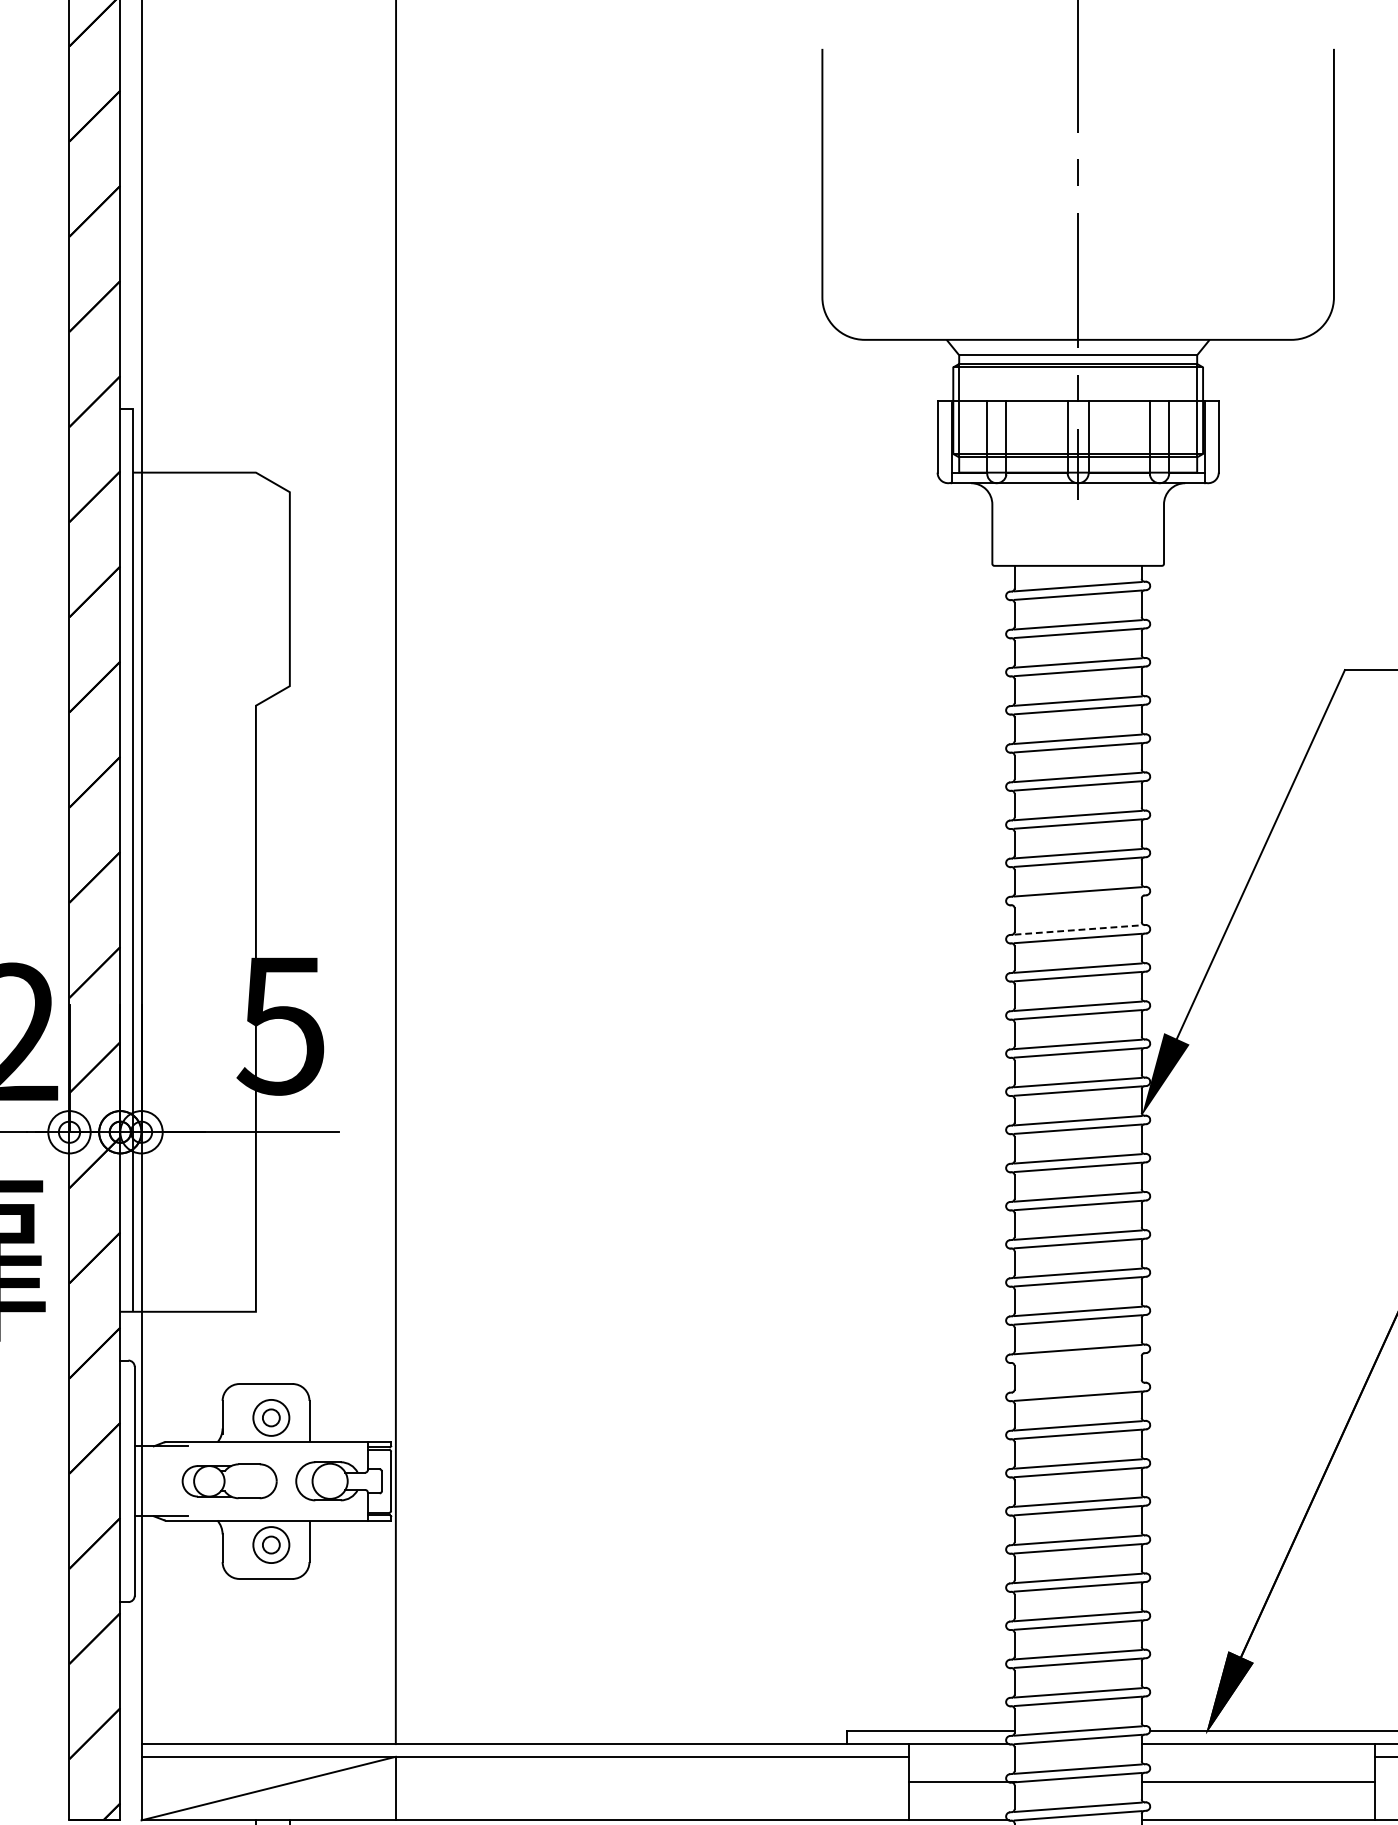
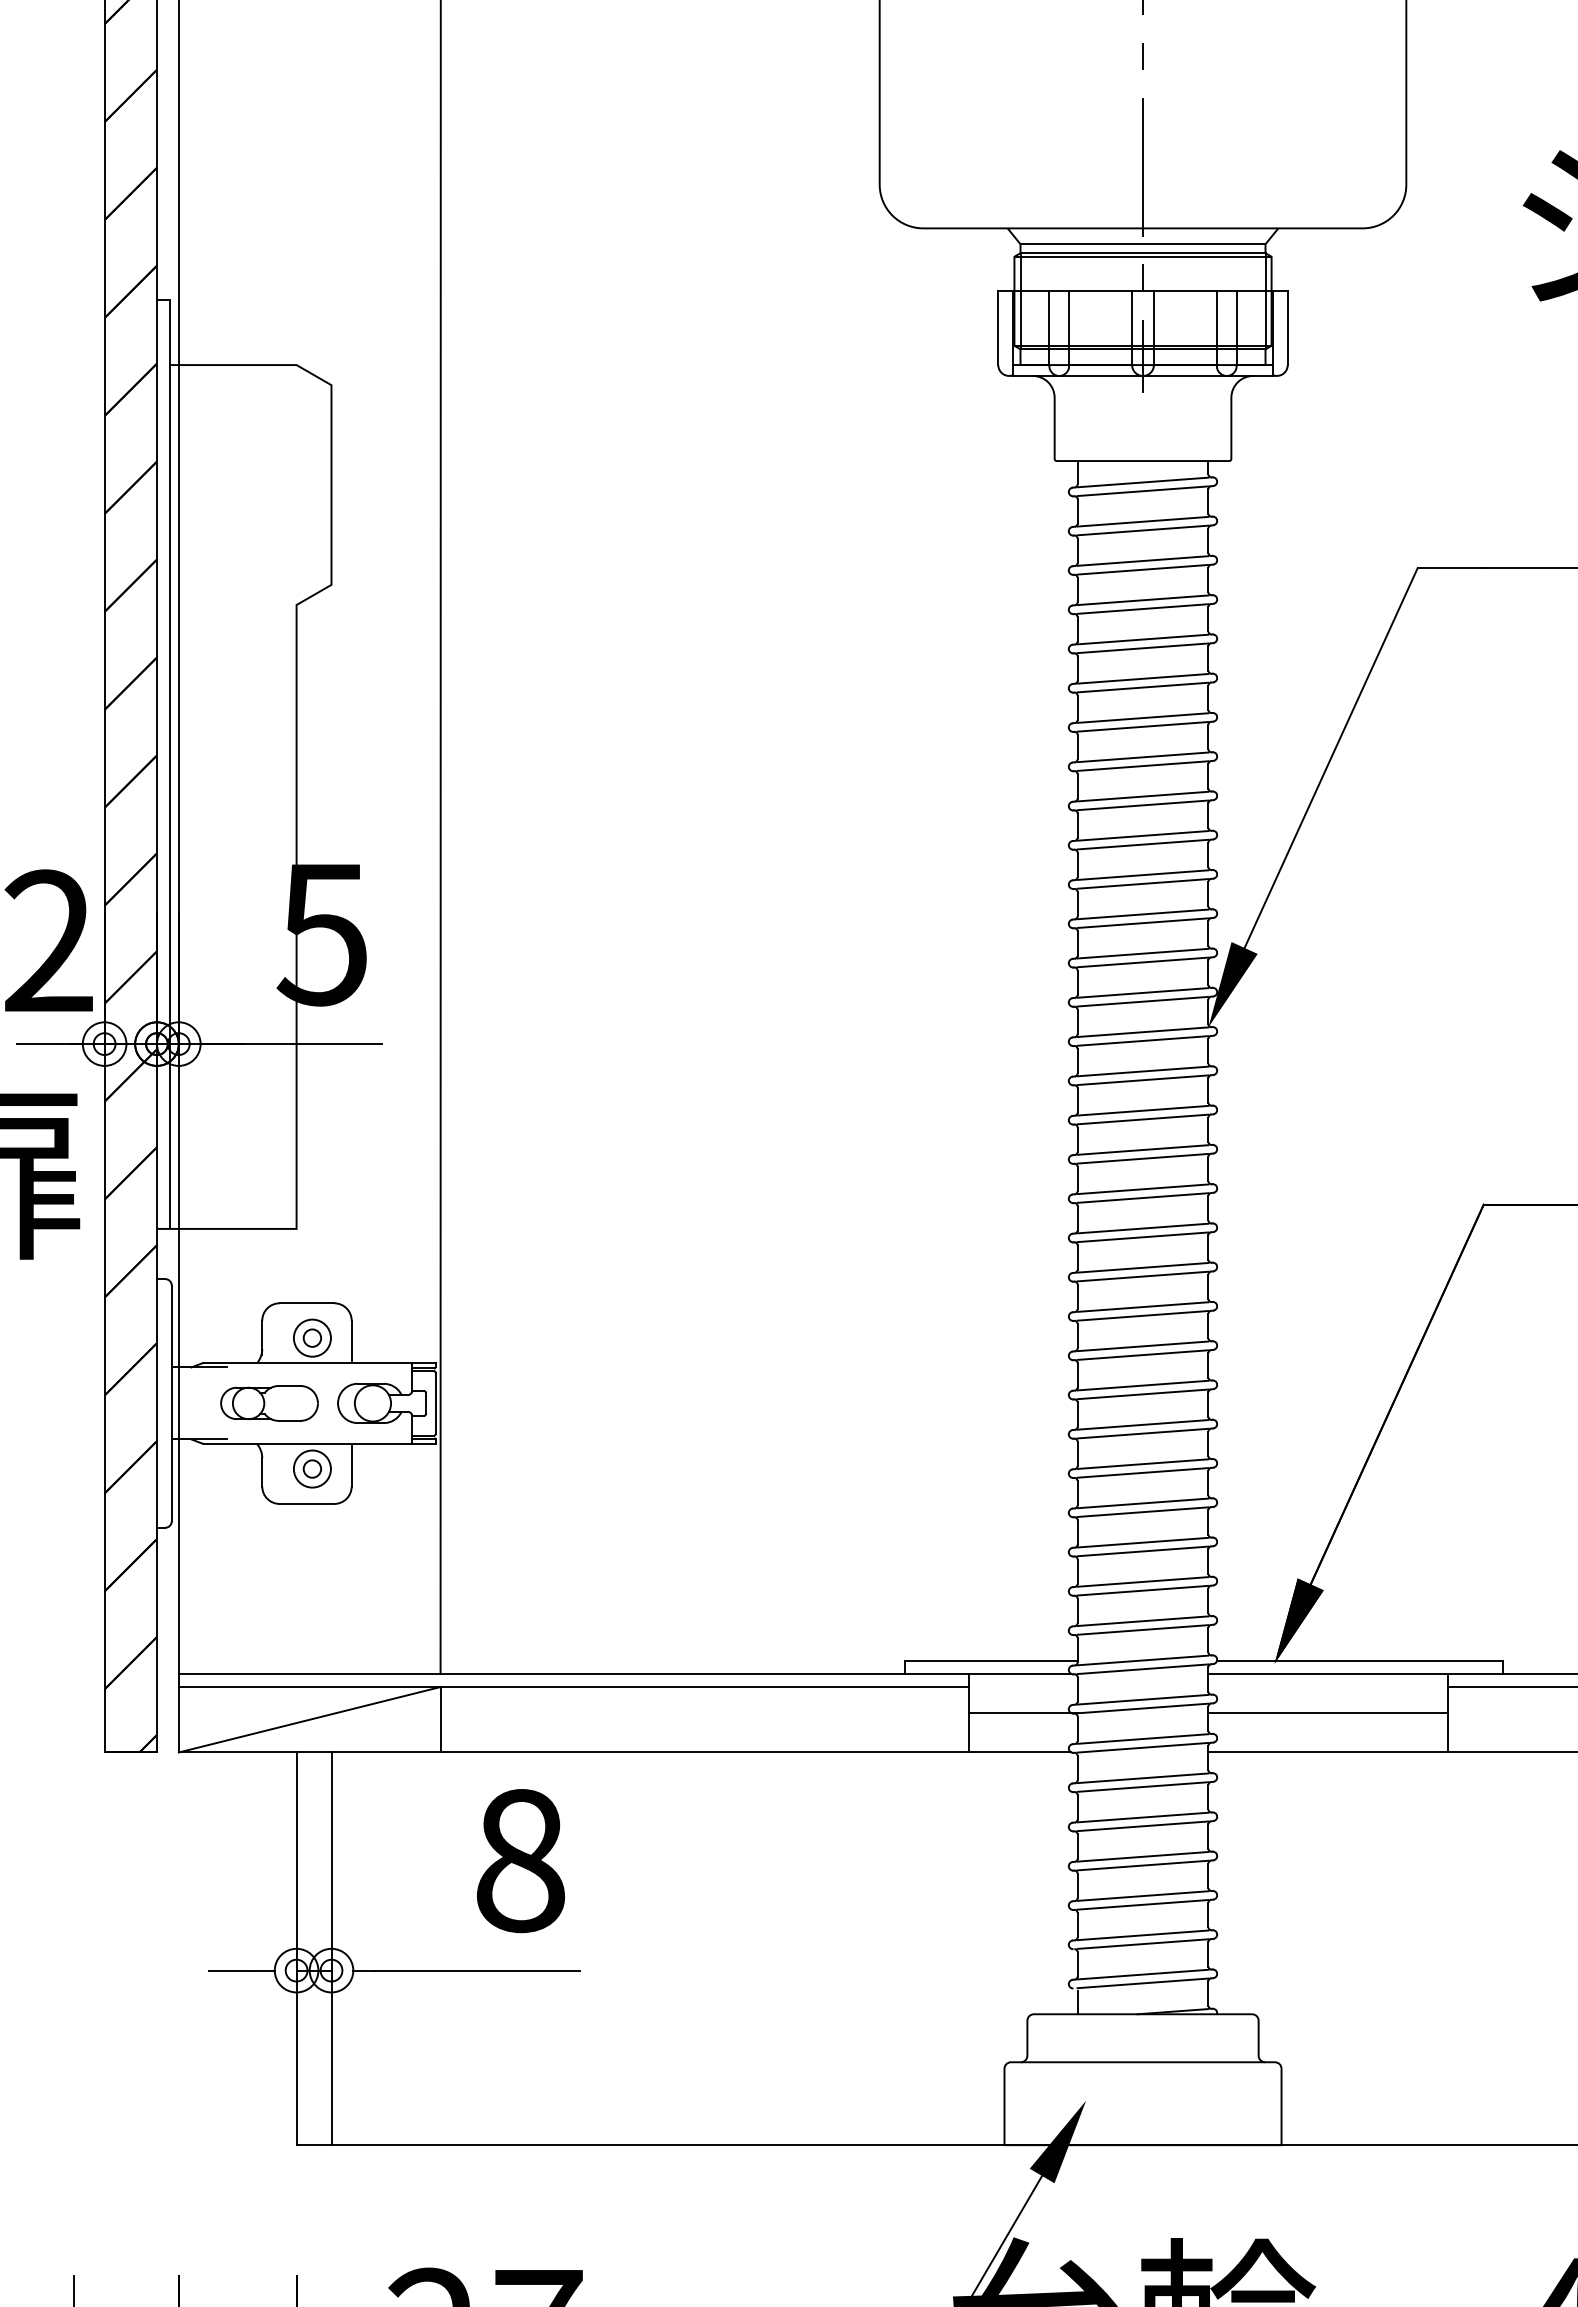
line: (1077, 900) -> (1142, 805), added
line: (1078, 929) -> (1143, 835), dashed -> solid
line: (1077, 1358) -> (1142, 1276), added
line: (1077, 1387) -> (1142, 1306), added

